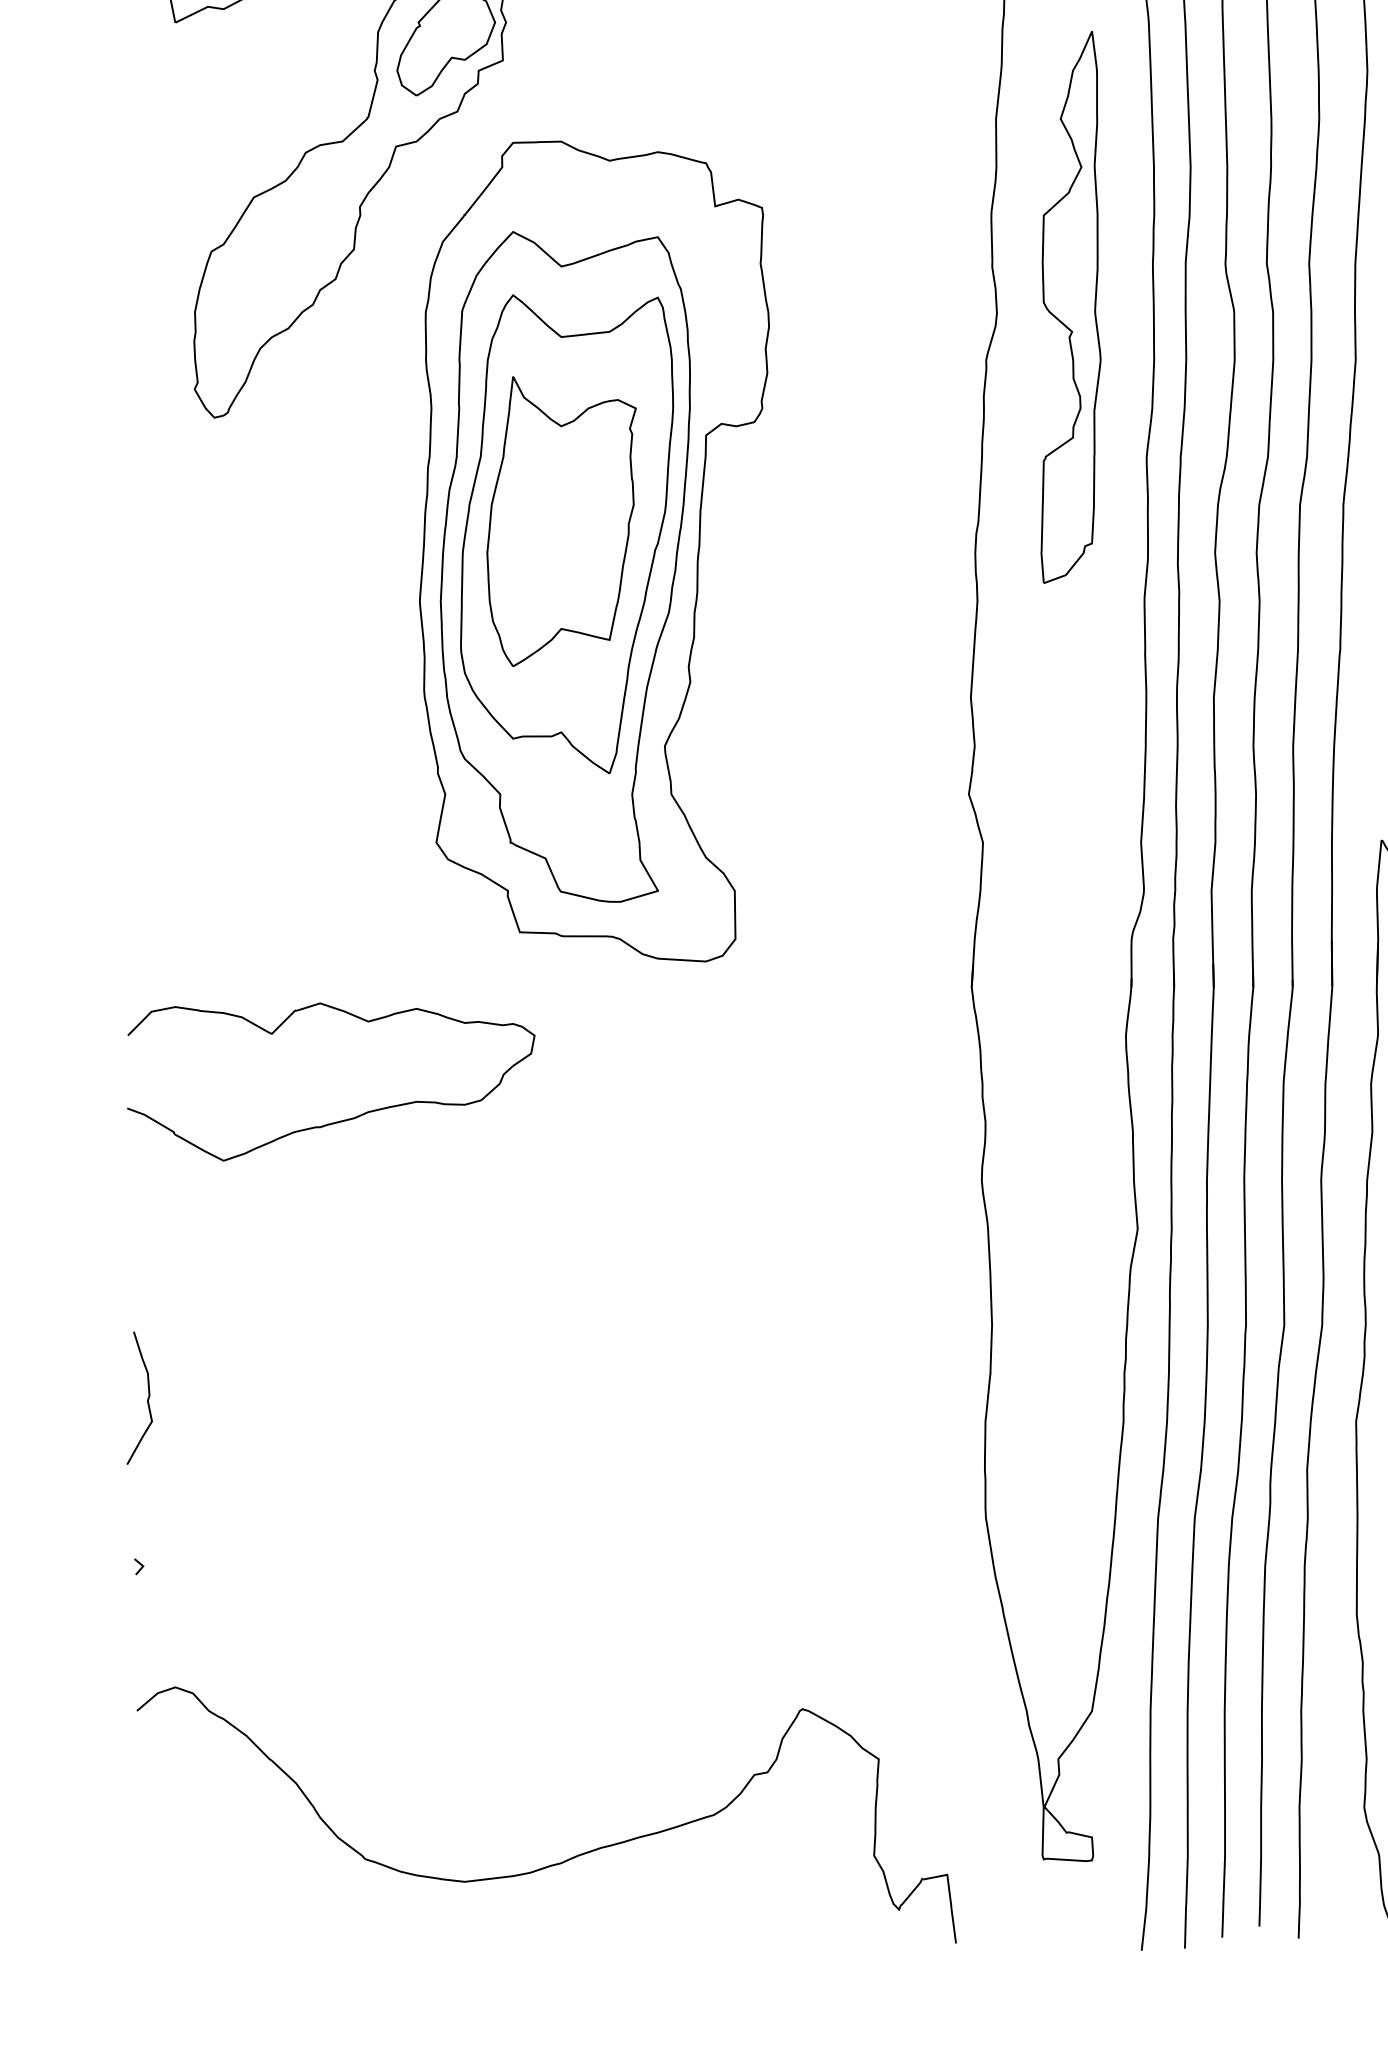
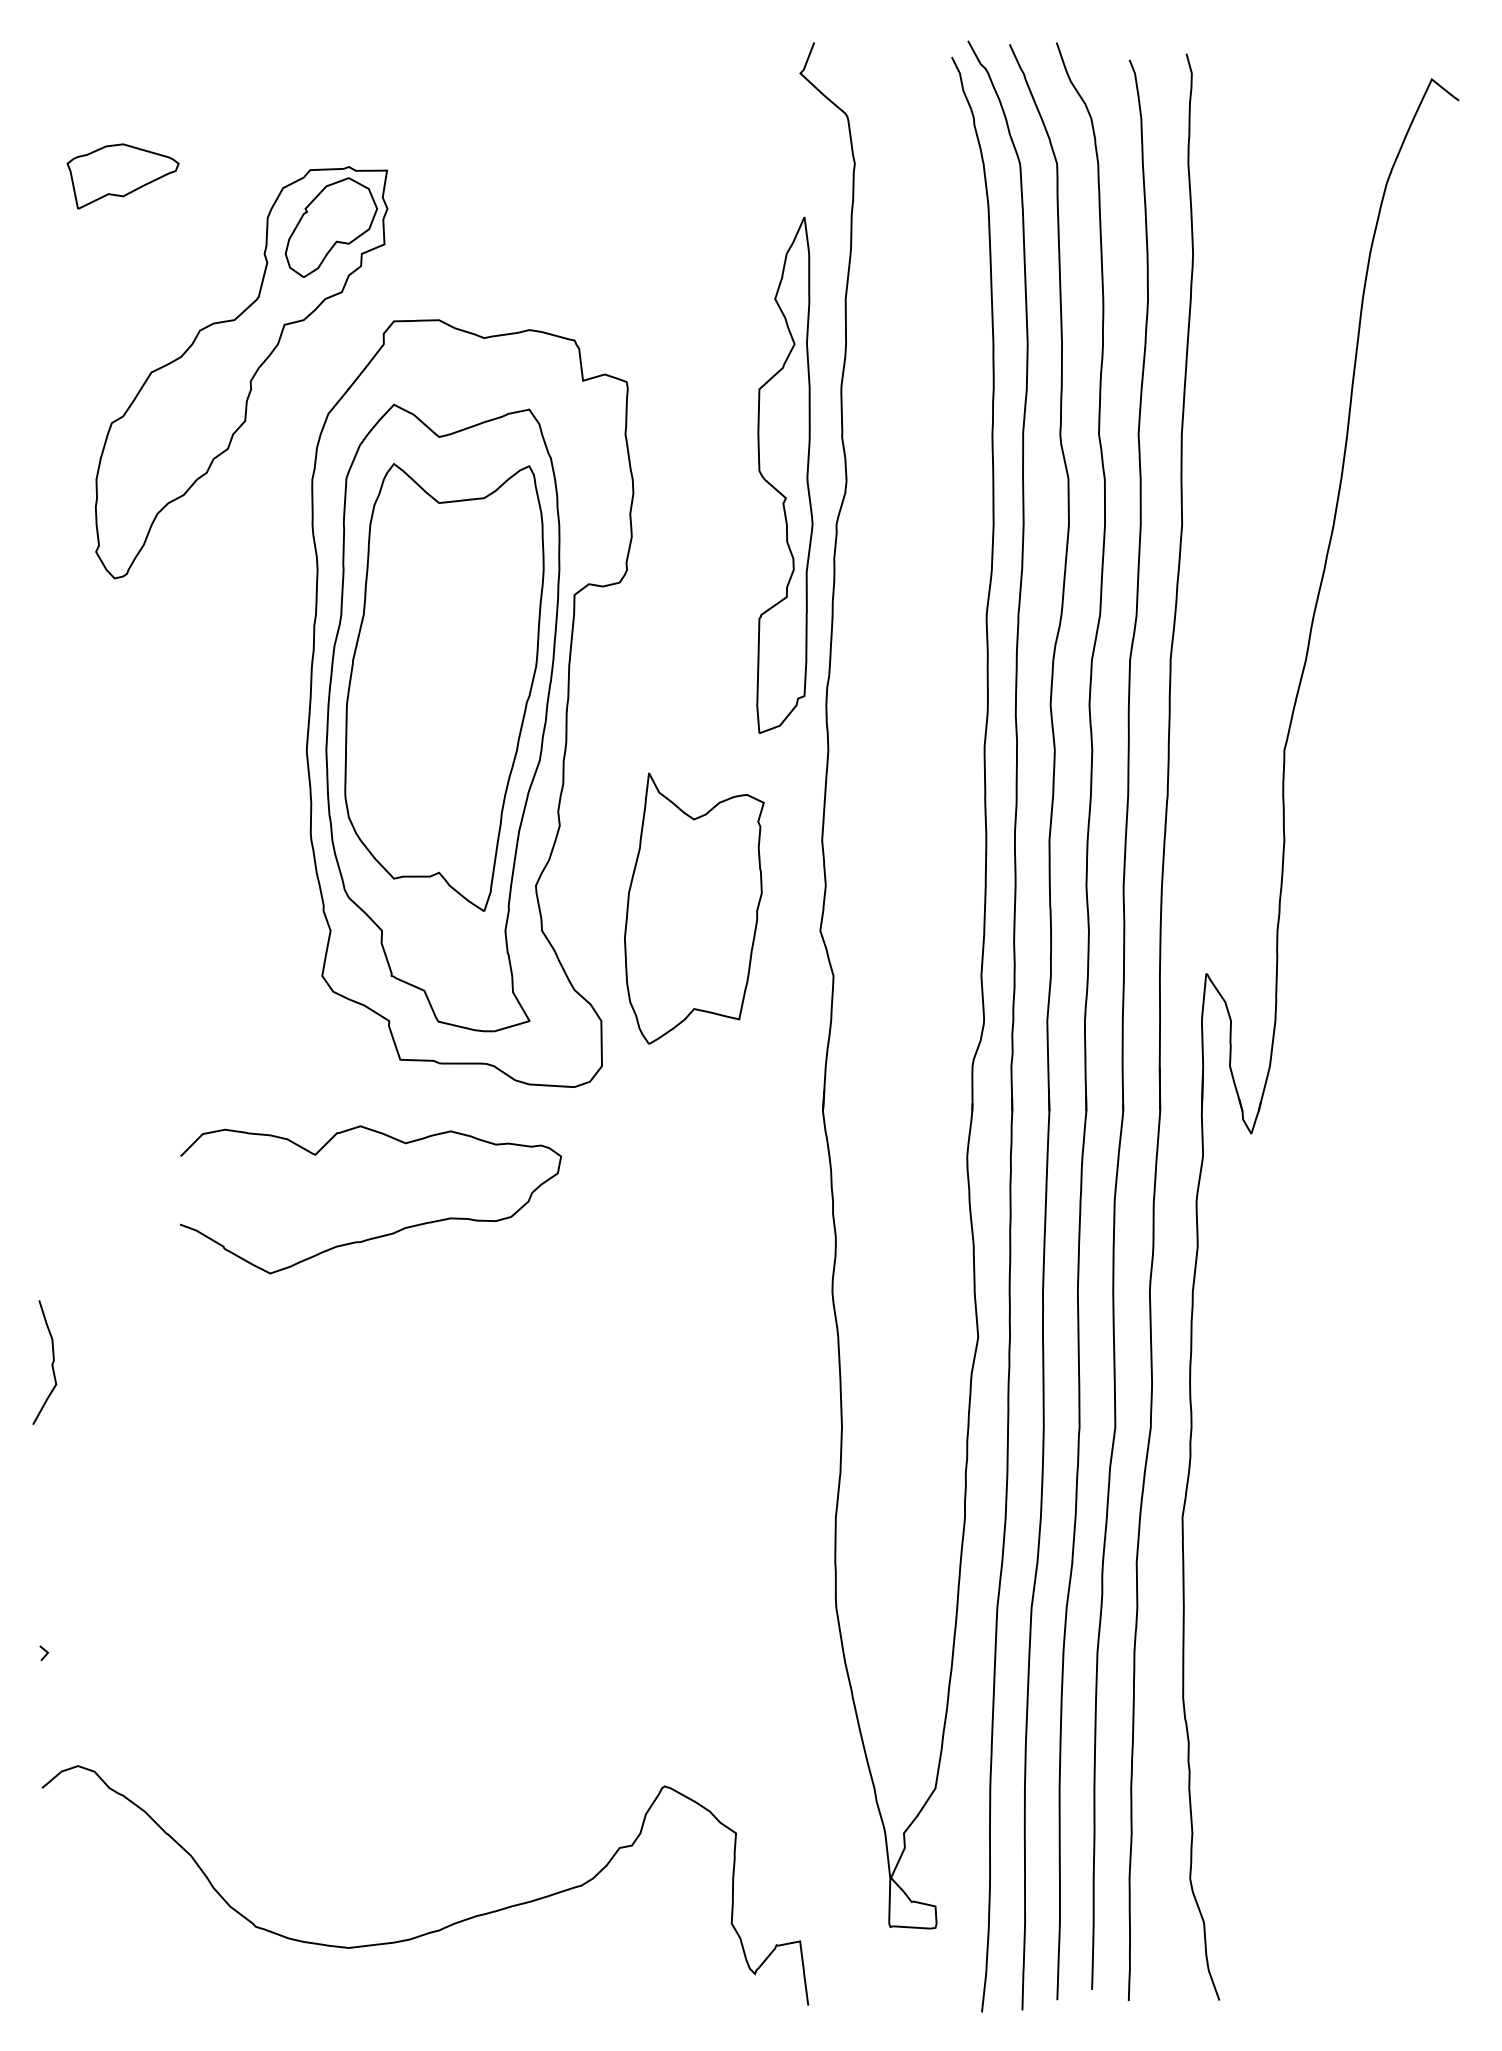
part: (1070, 306) -> (784, 474), moved
part: (561, 521) -> (694, 908), moved
curve: (341, 1120) -> (380, 1235), moved
curve: (146, 1399) -> (51, 1363), moved

